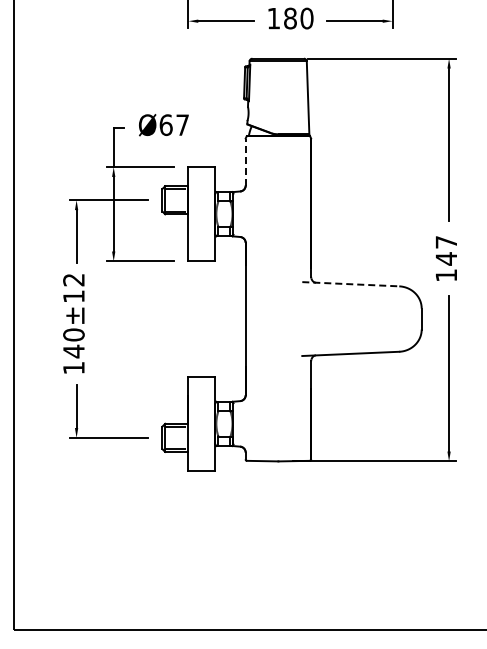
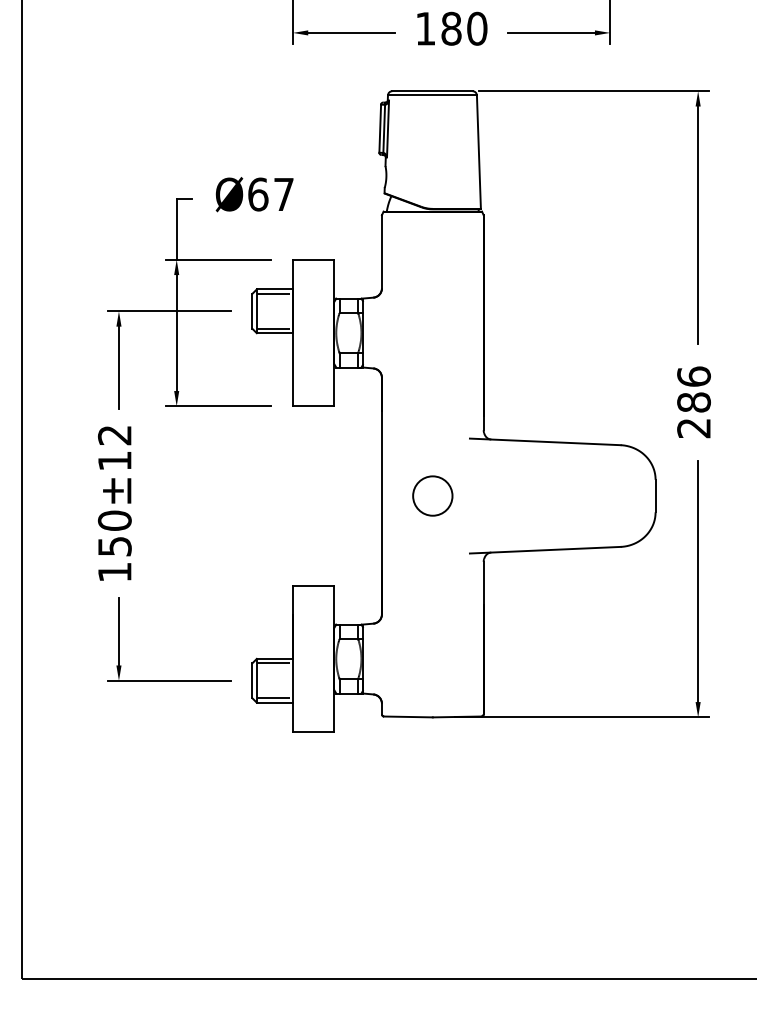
line: (245, 162) -> (381, 252), dashed -> solid
text: (446, 258) -> (694, 401), 147 -> 286
line: (350, 284) -> (544, 442), dashed -> solid
circle: (277, 318) -> (431, 495), added
text: (73, 351) -> (114, 546), 140±12 -> 150±12

